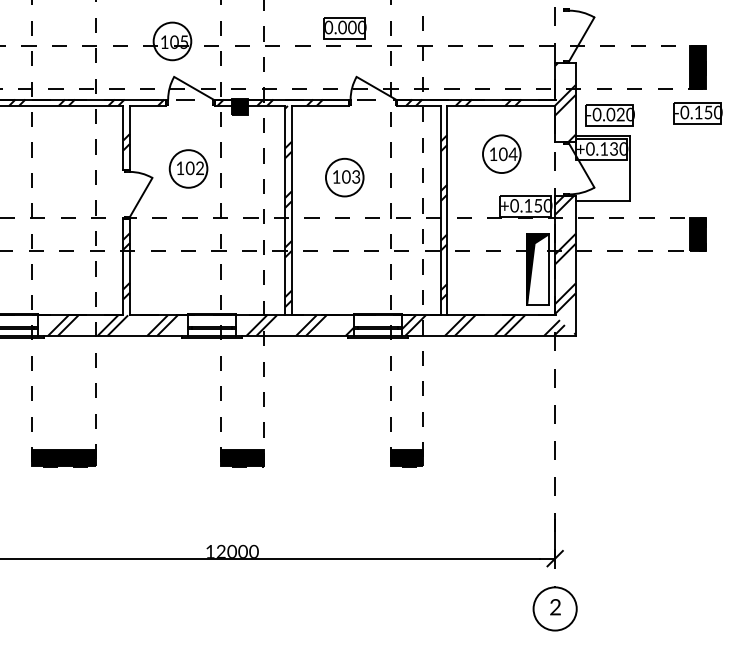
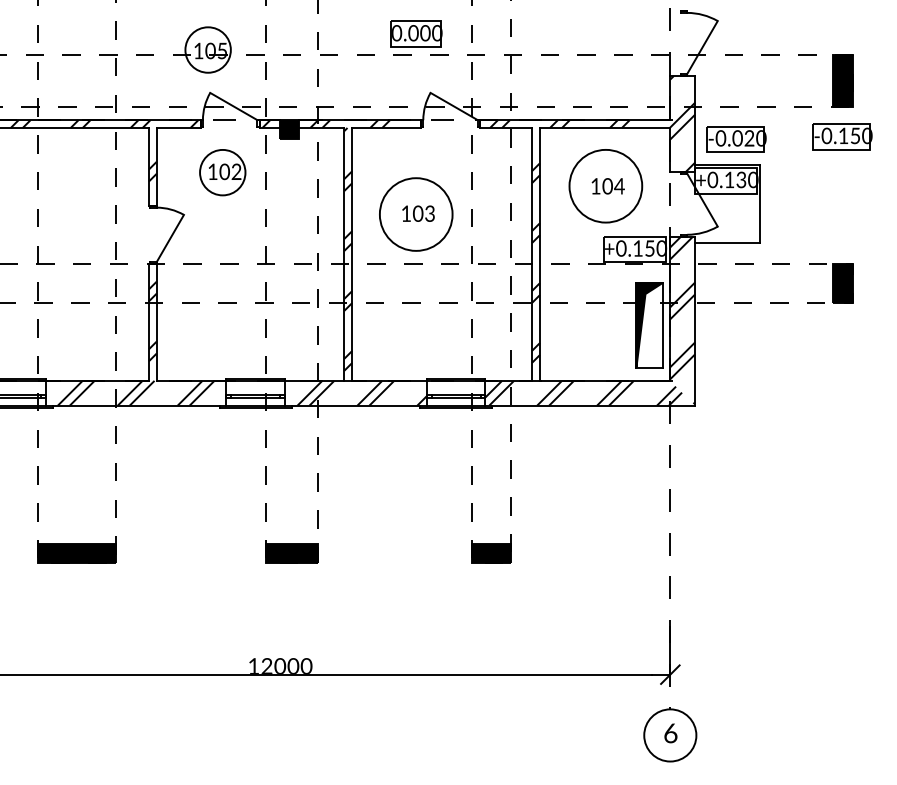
circle: (501, 154) -> (605, 186), size x1.6
part: (188, 168) -> (222, 172), moved
circle: (344, 177) -> (415, 214), size x1.6
text: (555, 607) -> (670, 733), 2 -> 6

